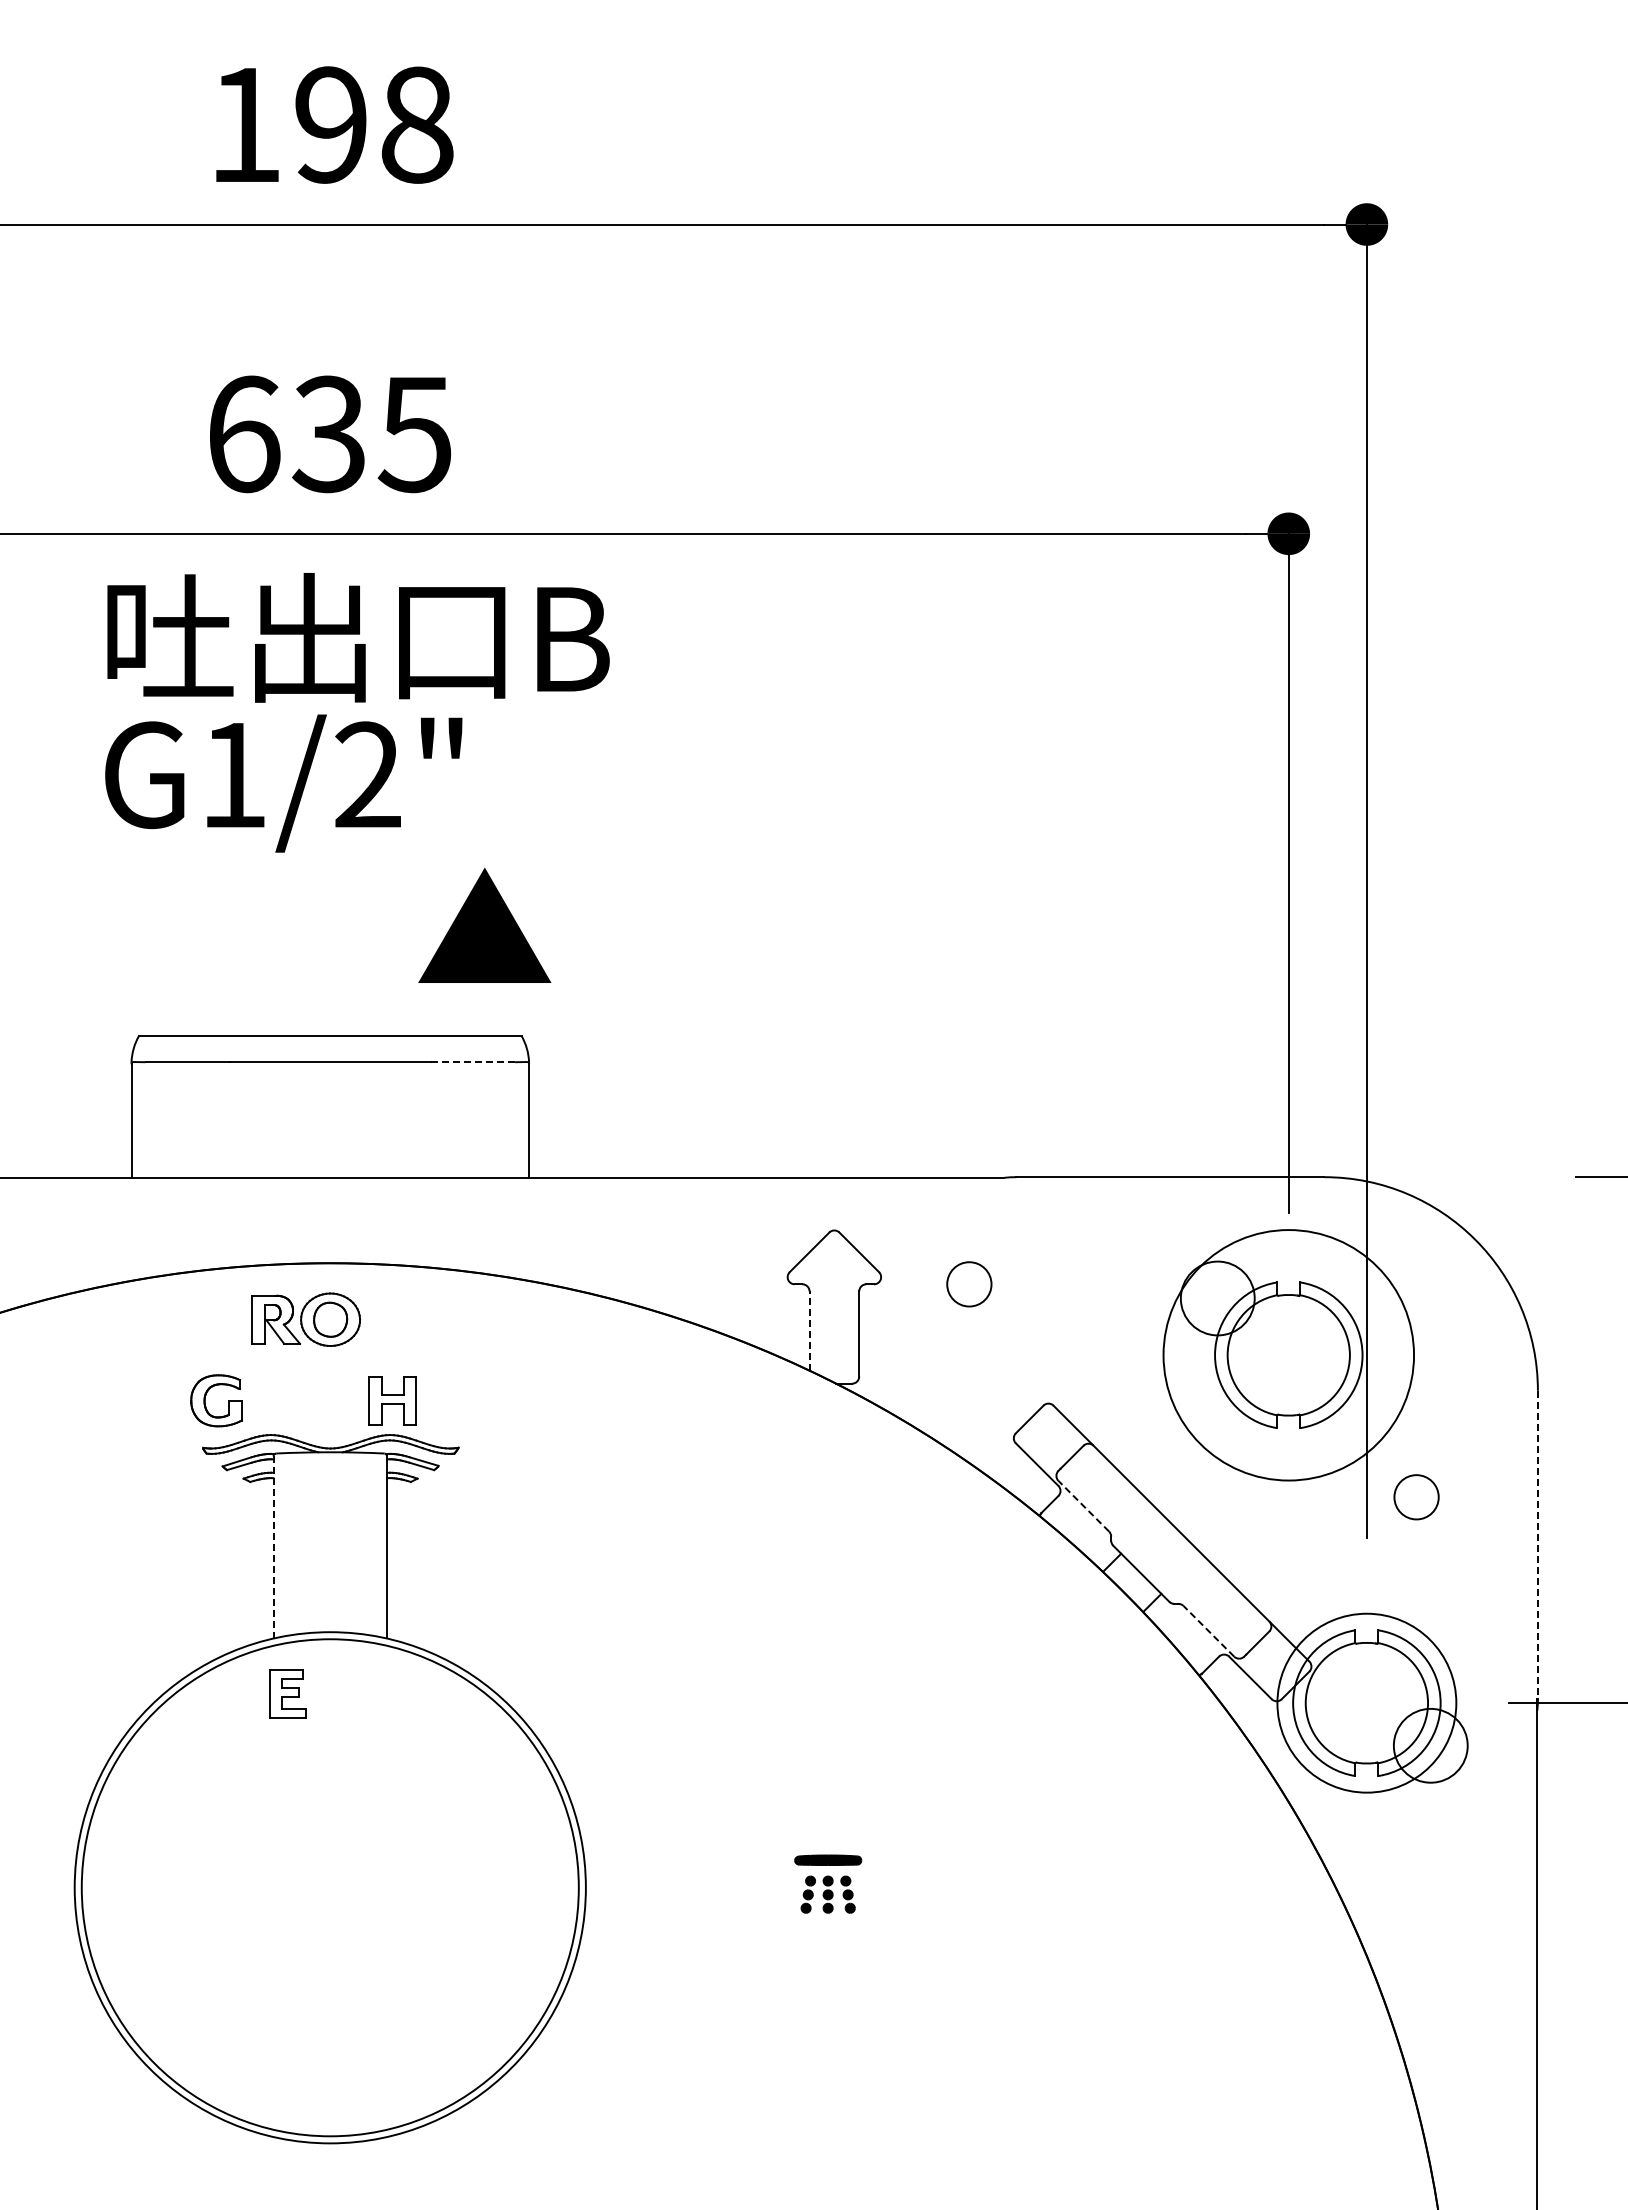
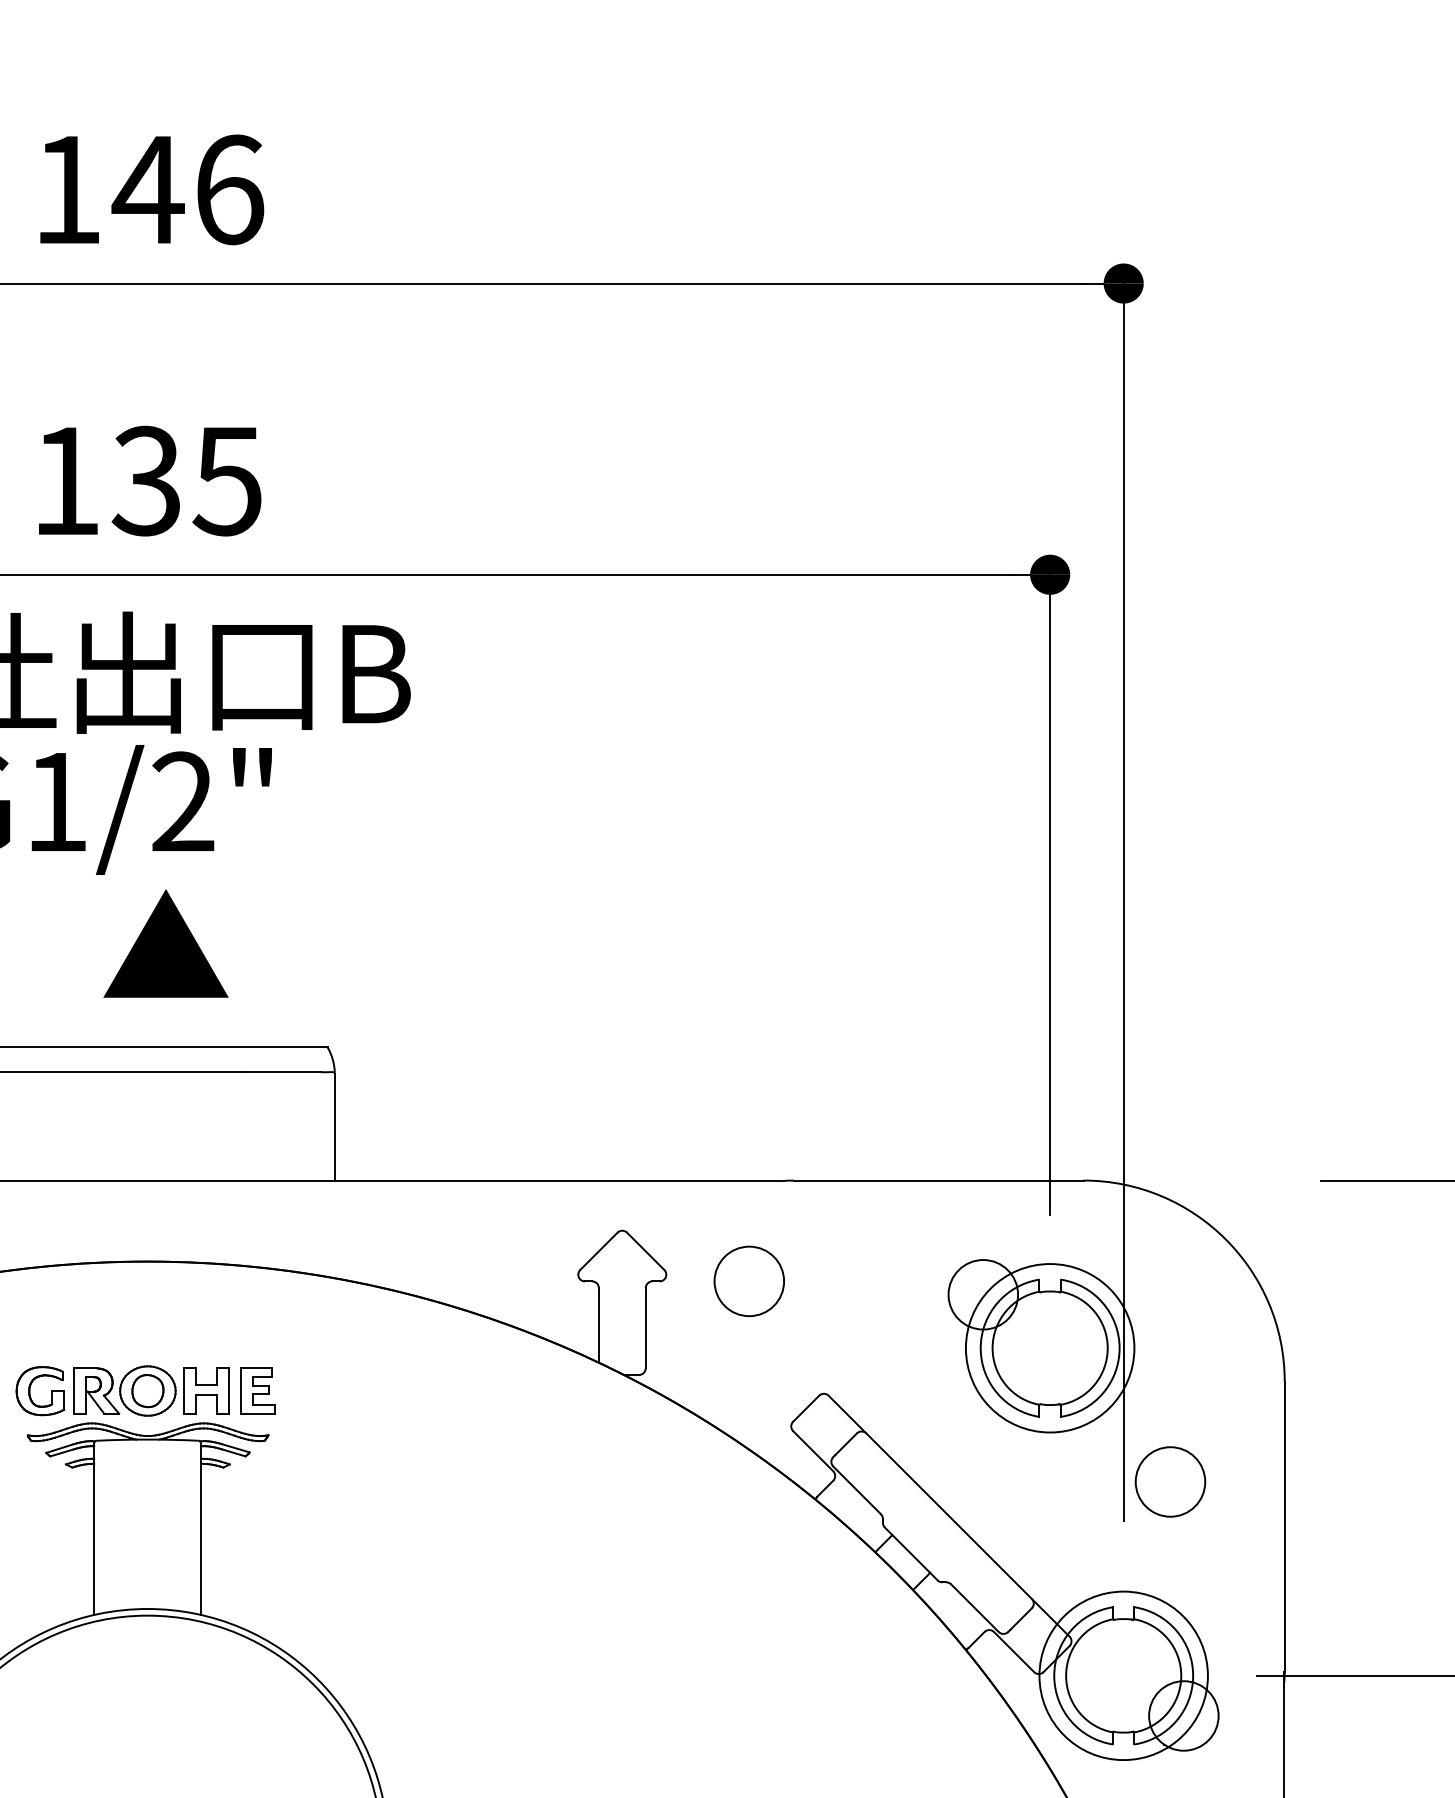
text: (372, 124) -> (187, 189), 198 -> 146
text: (245, 434) -> (67, 481), 635 -> 135
text: (484, 924) -> (165, 942), moved
line: (472, 1062) -> (281, 1072), dashed -> solid
circle: (969, 1284) -> (749, 1281), size x1.67
part: (305, 1319) -> (124, 1390), moved
line: (809, 1331) -> (598, 1325), dashed -> solid
circle: (1288, 1354) -> (1049, 1347), size x0.71
circle: (1416, 1497) -> (1170, 1482), size x1.67
line: (1083, 1506) -> (856, 1490), dashed -> solid
line: (1537, 1544) -> (1284, 1526), dashed -> solid
line: (273, 1547) -> (94, 1529), dashed -> solid
line: (1208, 1631) -> (974, 1608), dashed -> solid
part: (287, 1693) -> (258, 1390), moved

